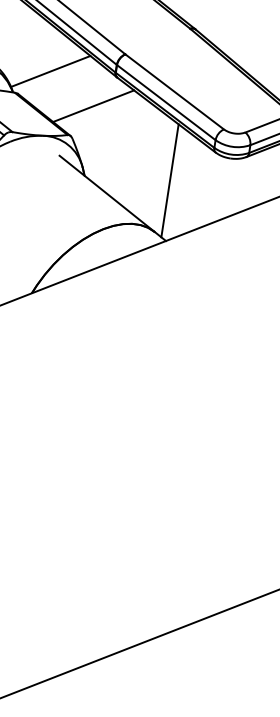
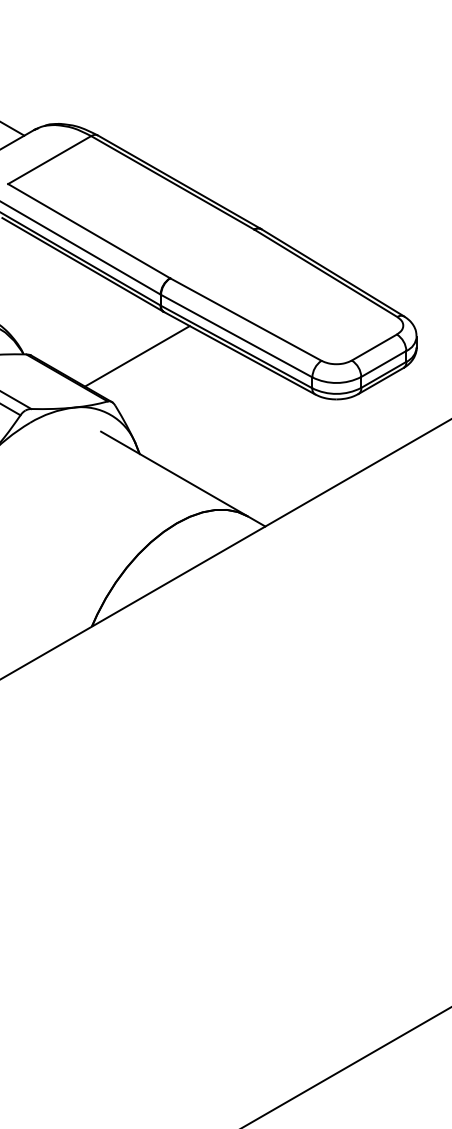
line: (50, 71) -> (70, 317), removed
line: (170, 180) -> (258, 442), removed

